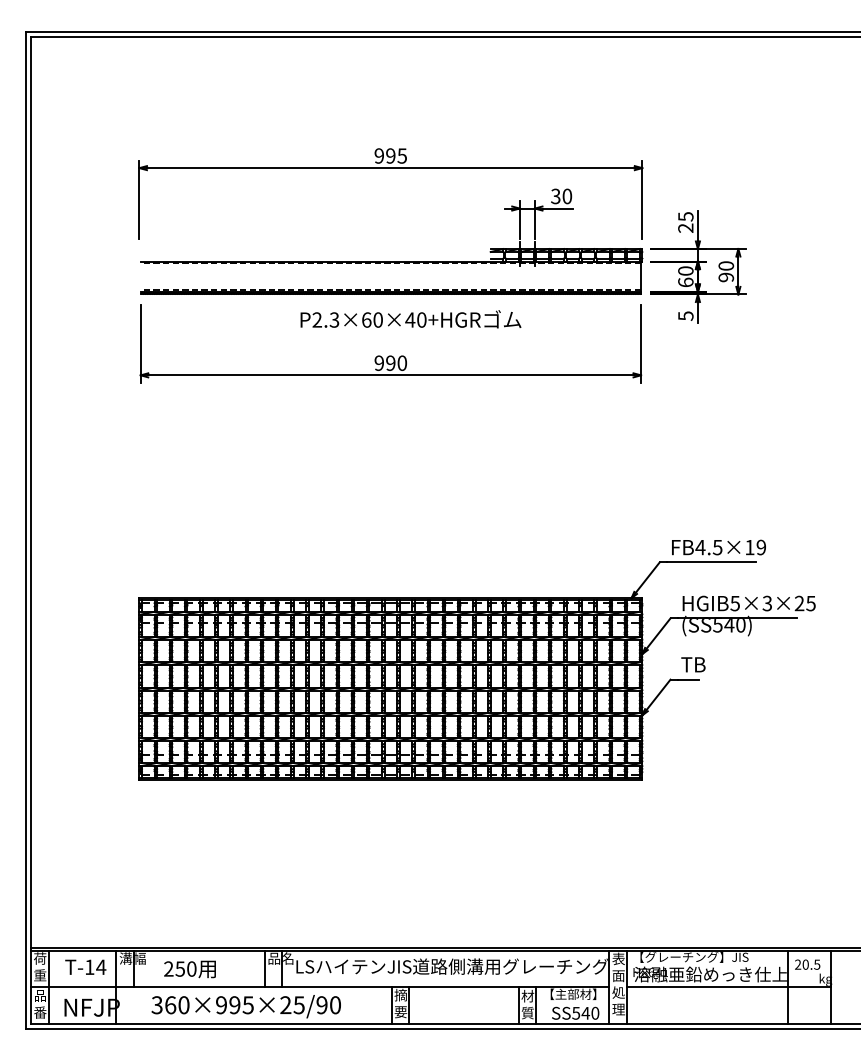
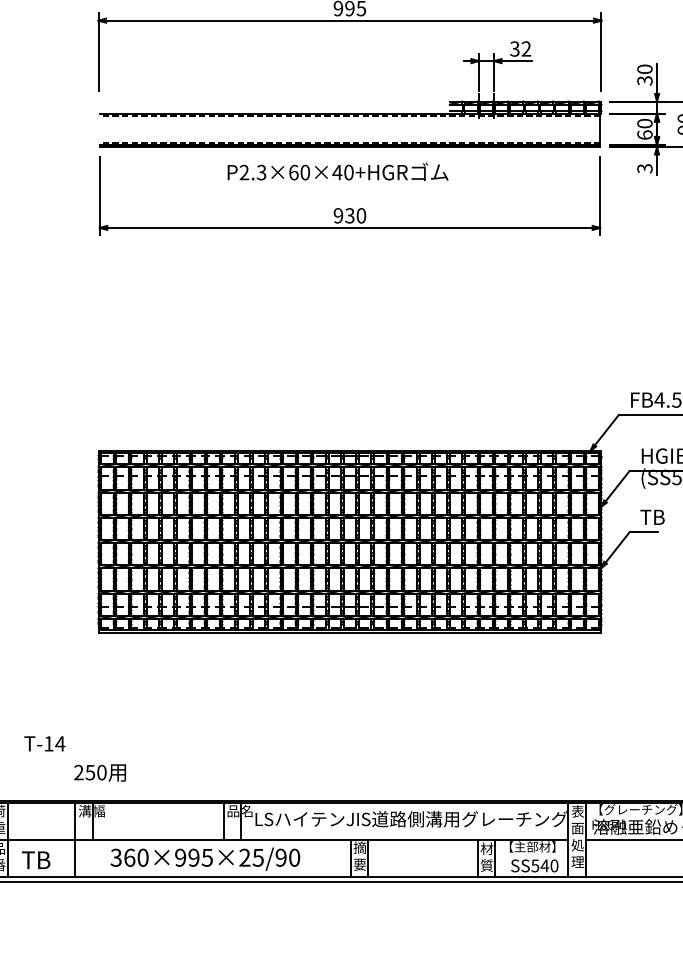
text: (567, 196) -> (526, 49), 30 -> 32
text: (685, 222) -> (644, 75), 25 -> 30
text: (685, 315) -> (644, 168), 5 -> 3
text: (410, 319) -> (337, 172), moved
text: (390, 362) -> (349, 215), 990 -> 930
text: (85, 966) -> (44, 743), moved
text: (189, 969) -> (99, 773), moved
text: (90, 1007) -> (49, 860), NFJP -> TB

